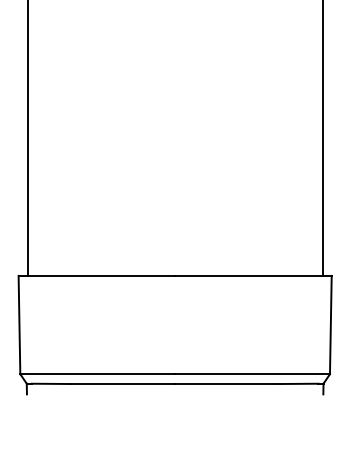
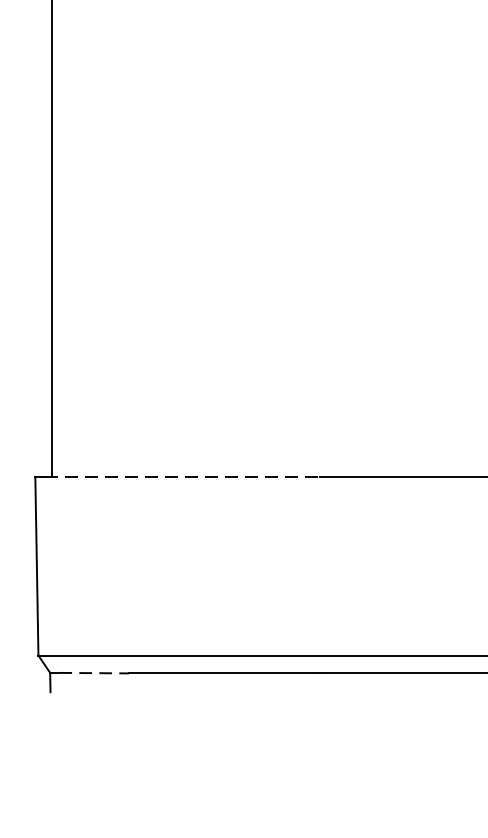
line: (99, 275) -> (182, 476), solid -> dashed
line: (51, 383) -> (95, 672), solid -> dashed

